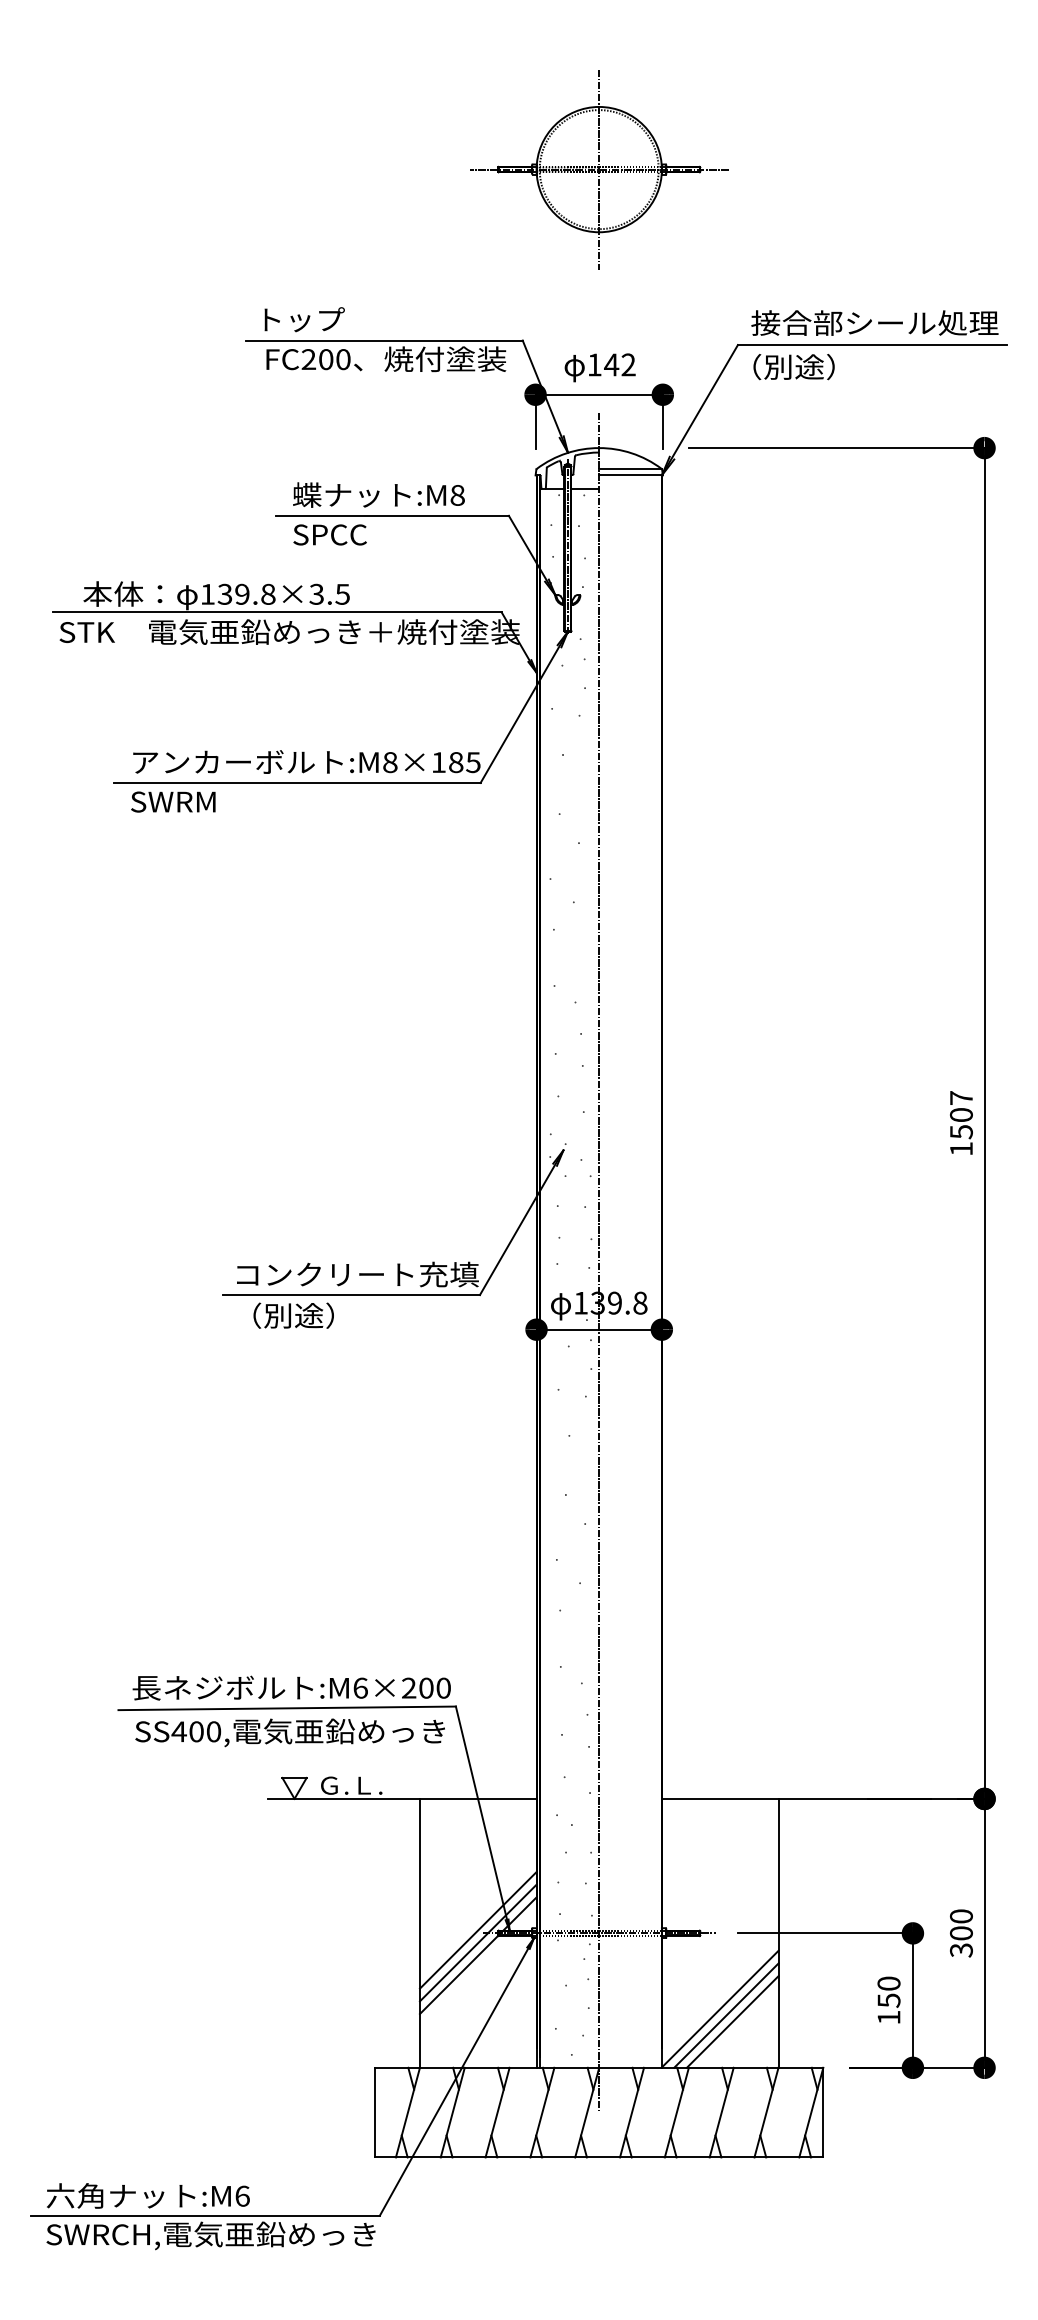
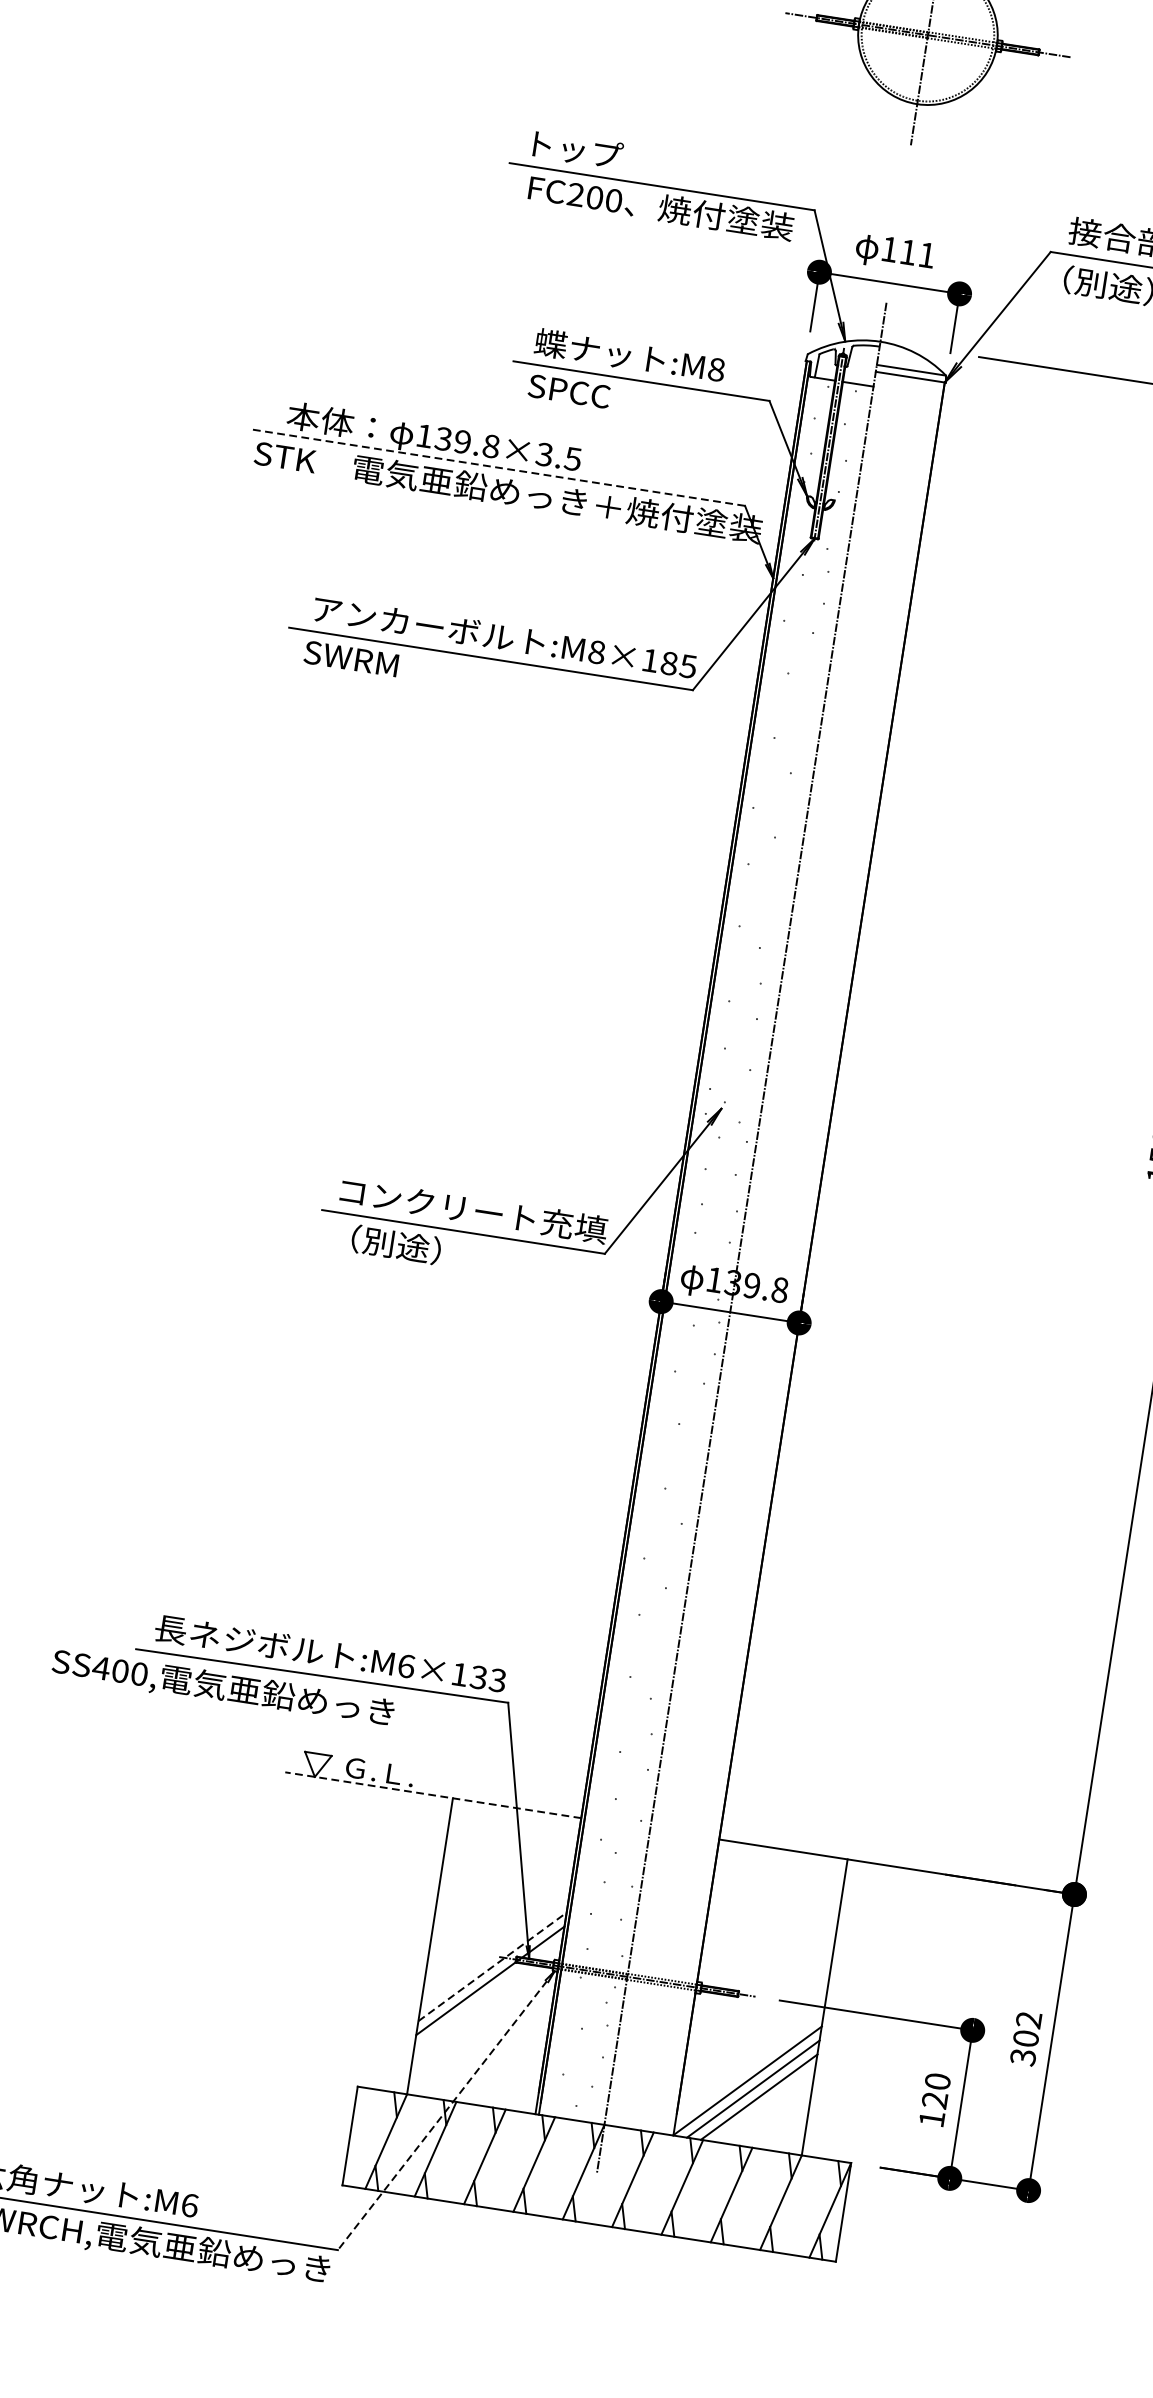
text: (619, 364) -> (917, 253), 142 -> 111
line: (277, 612) -> (498, 467), solid -> dashed
text: (426, 1687) -> (479, 1676), :M6×200 -> :M6×133
text: (289, 1732) -> (222, 1687), moved
line: (401, 1798) -> (432, 1794), solid -> dashed
text: (961, 1916) -> (1029, 2020), 300 -> 302
line: (477, 1930) -> (493, 1952), removed
line: (478, 1942) -> (492, 1966), solid -> dashed
text: (888, 2000) -> (934, 2100), 150 -> 120
line: (456, 2077) -> (445, 2111), solid -> dashed

